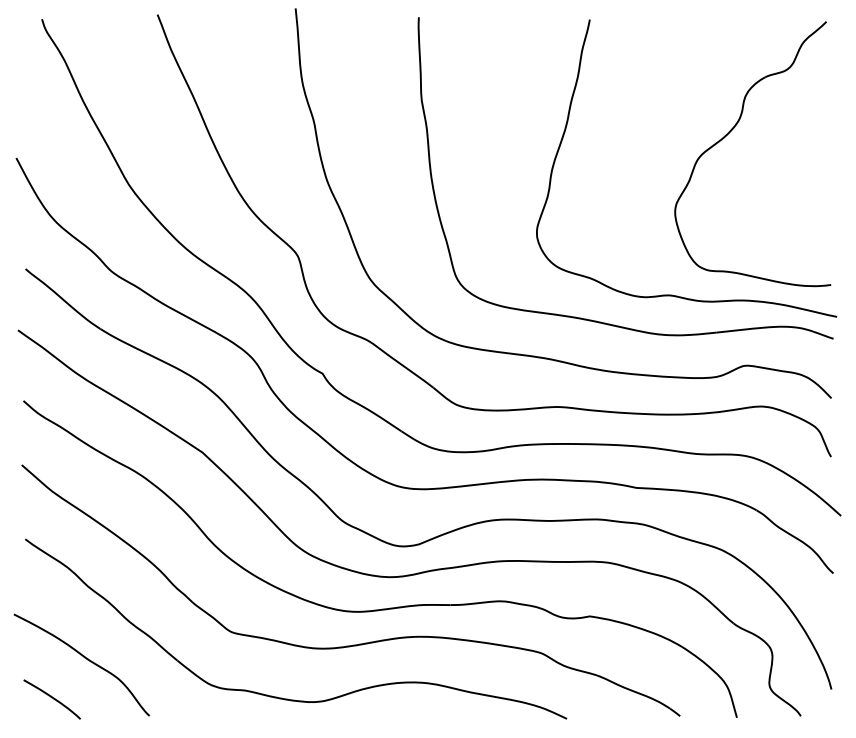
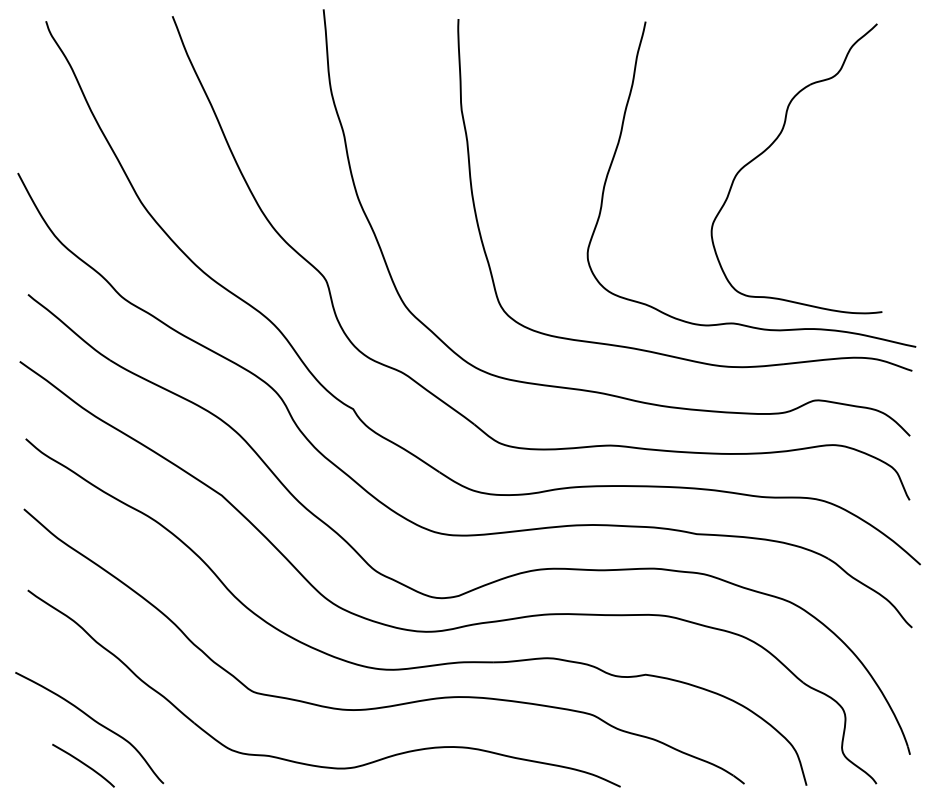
part: (730, 132) -> (772, 145), moved
curve: (51, 698) -> (82, 764), moved

